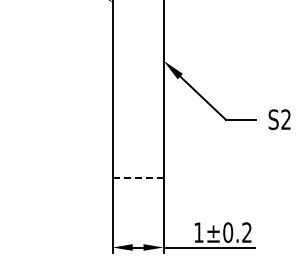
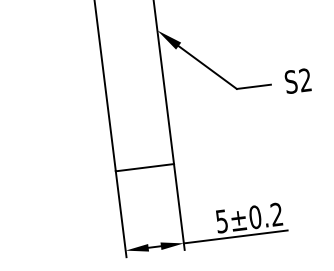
line: (138, 177) -> (145, 167), dashed -> solid
text: (198, 232) -> (221, 221), 1±0.2 -> 5±0.2

